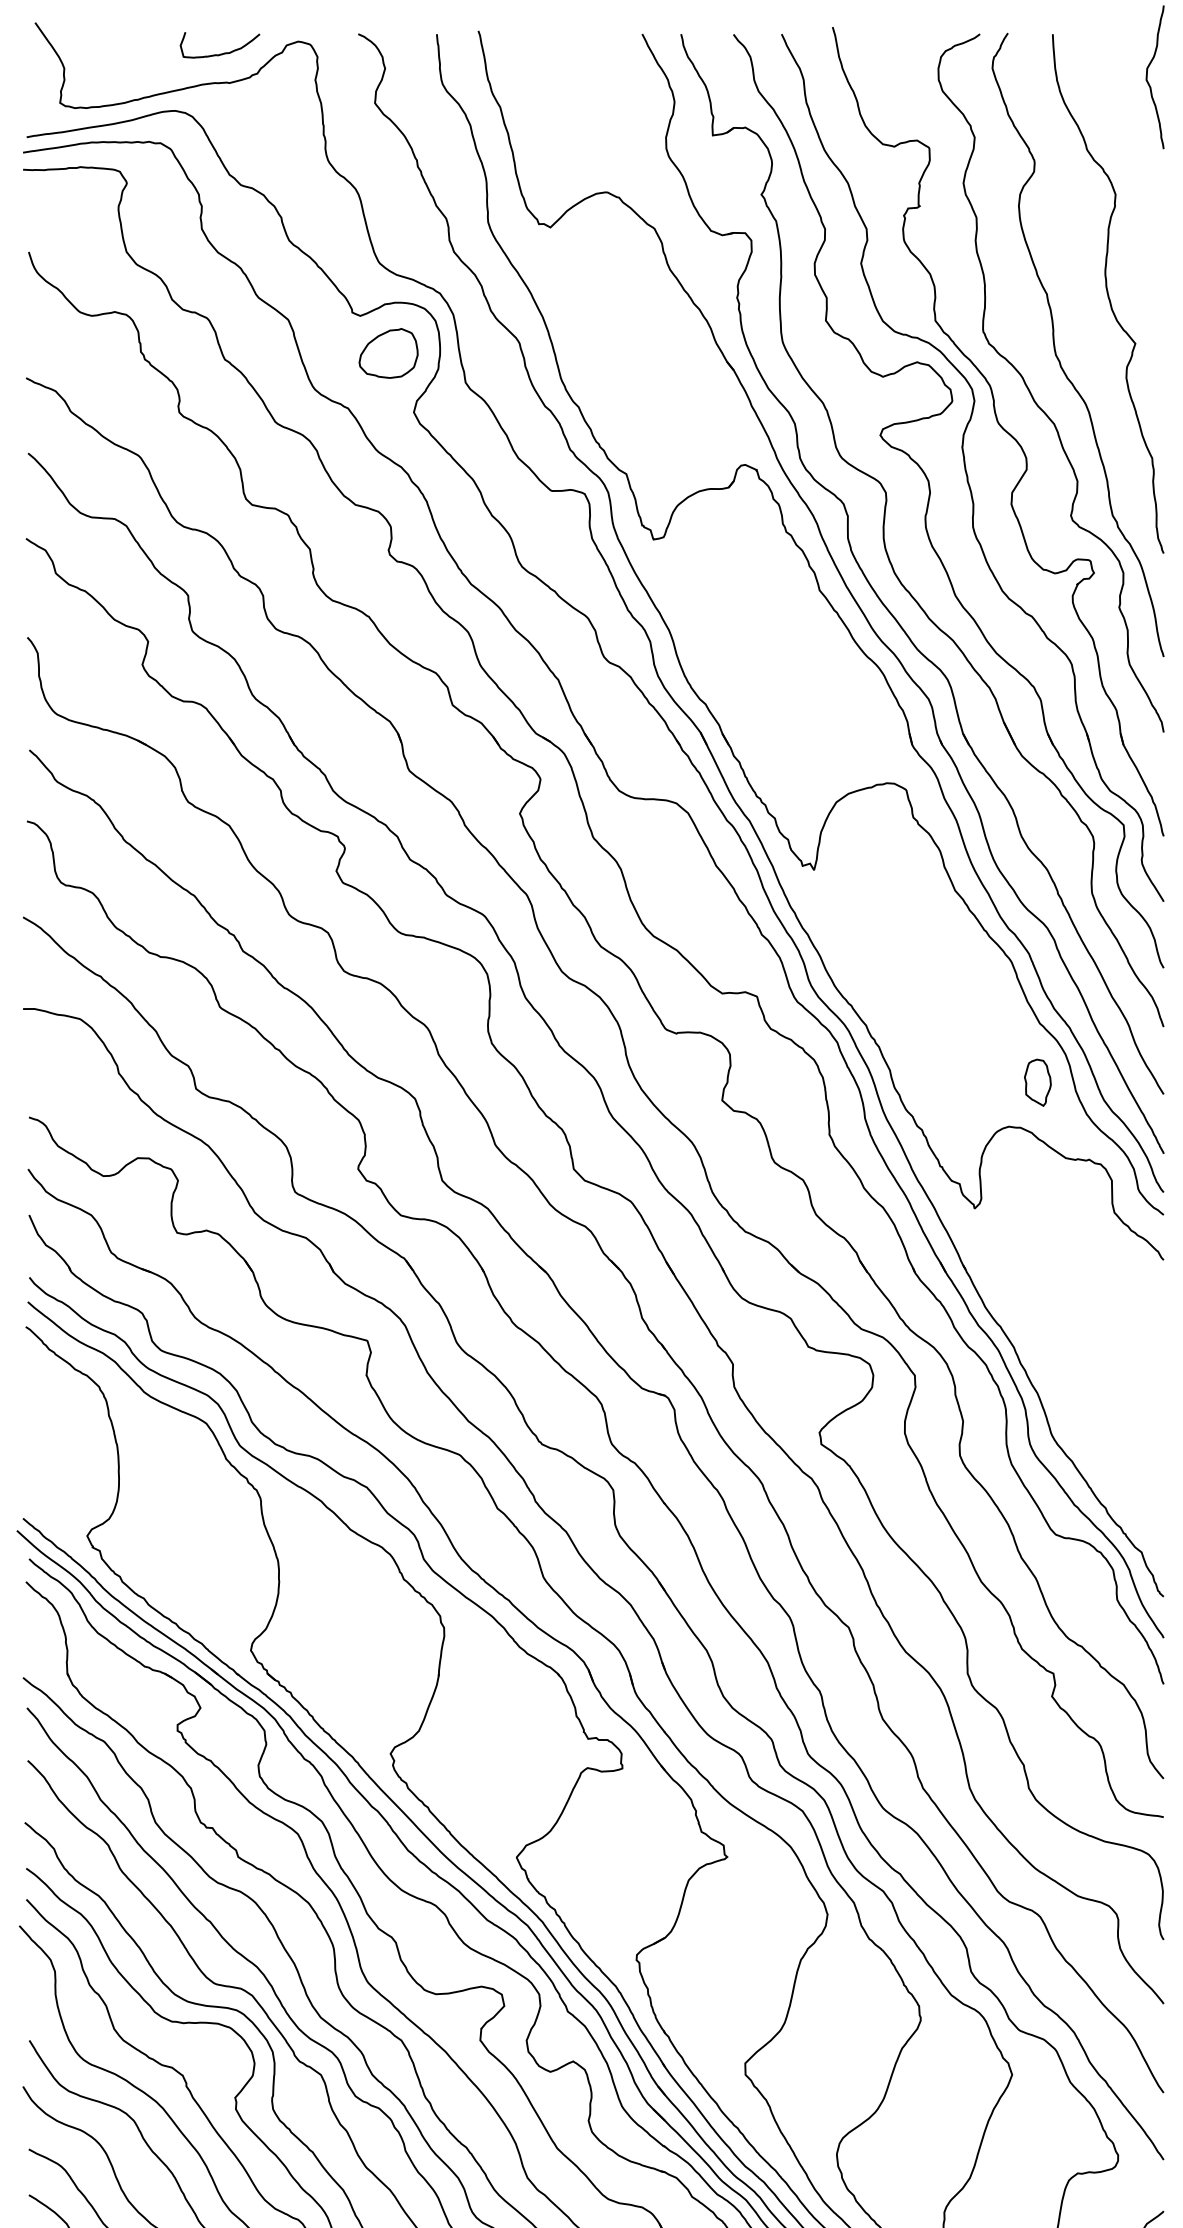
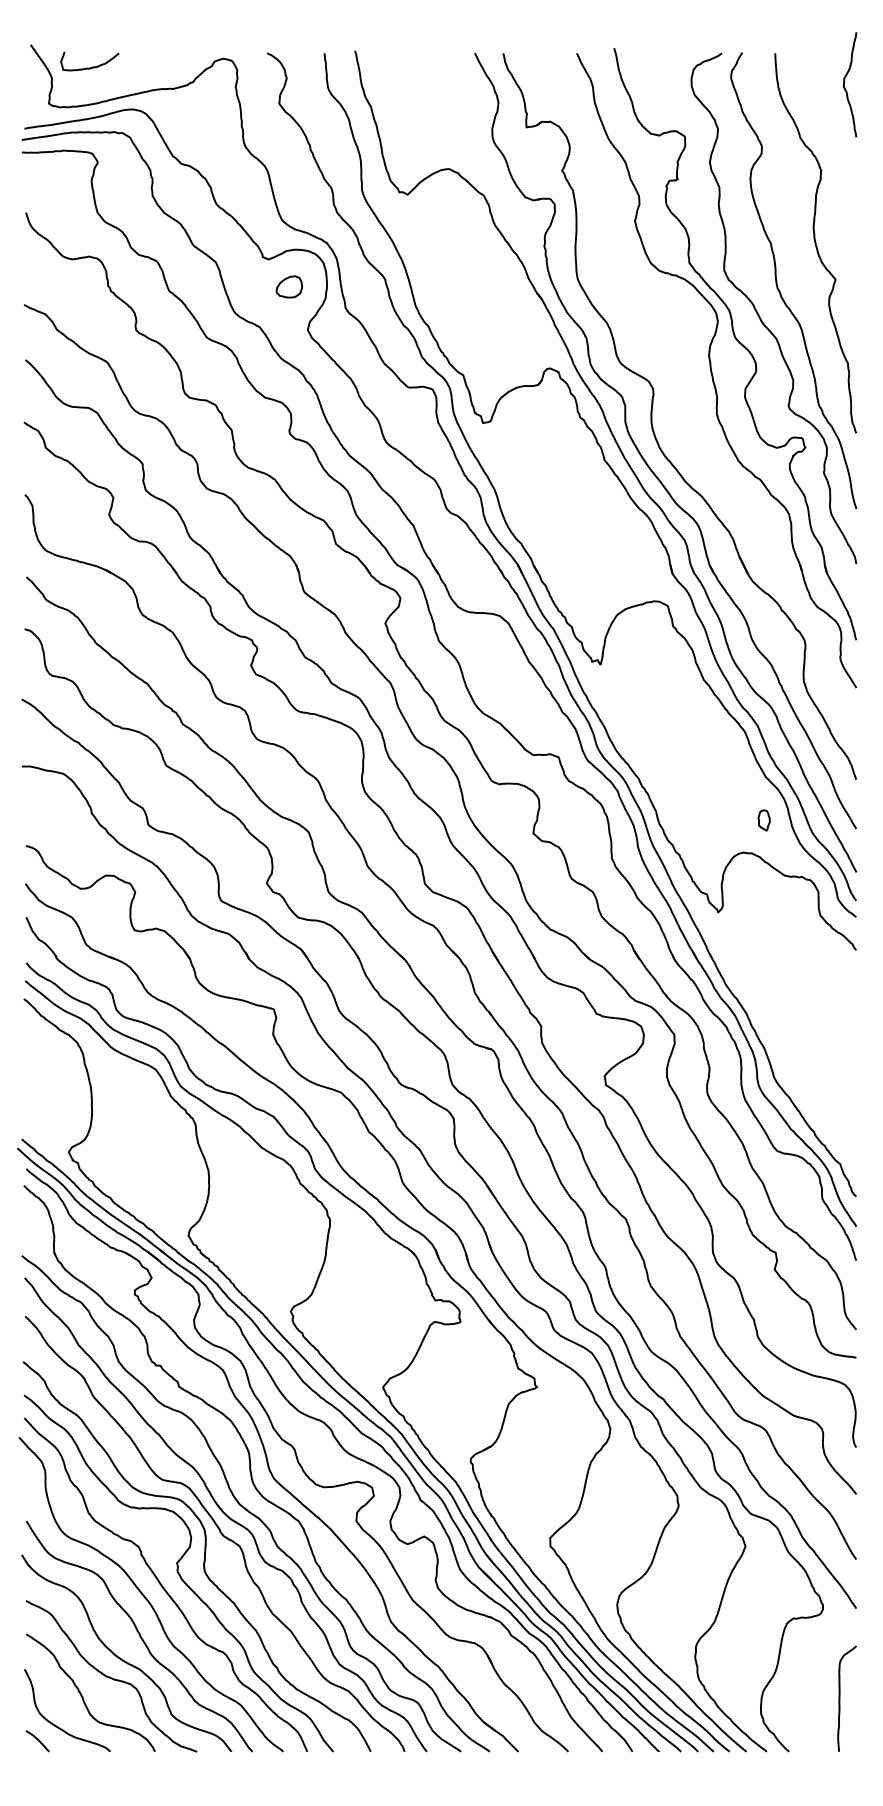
curve: (223, 52) -> (92, 66), moved
part: (388, 352) -> (289, 286), size x0.6
part: (931, 495) -> (686, 390), removed
part: (1036, 1082) -> (763, 820), size x0.6

